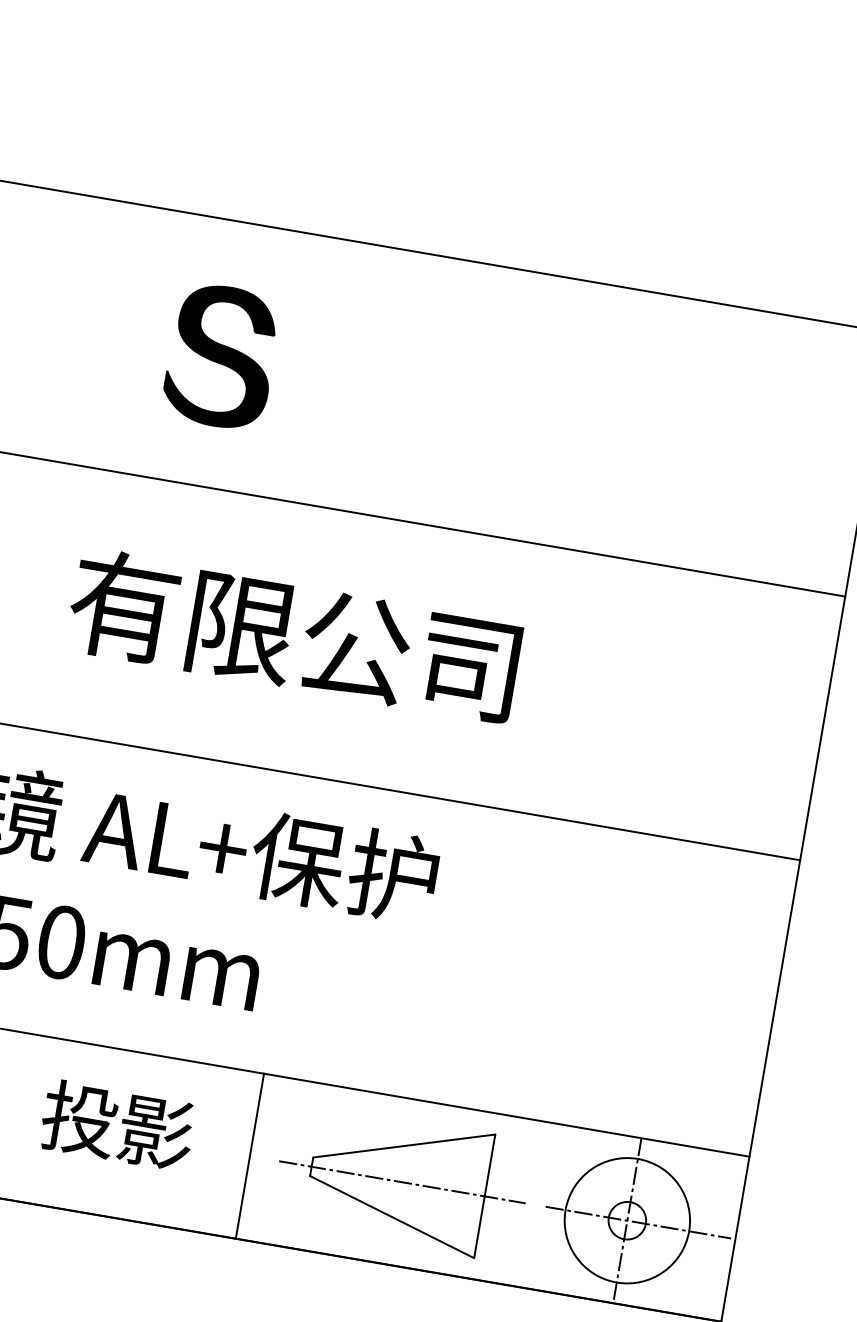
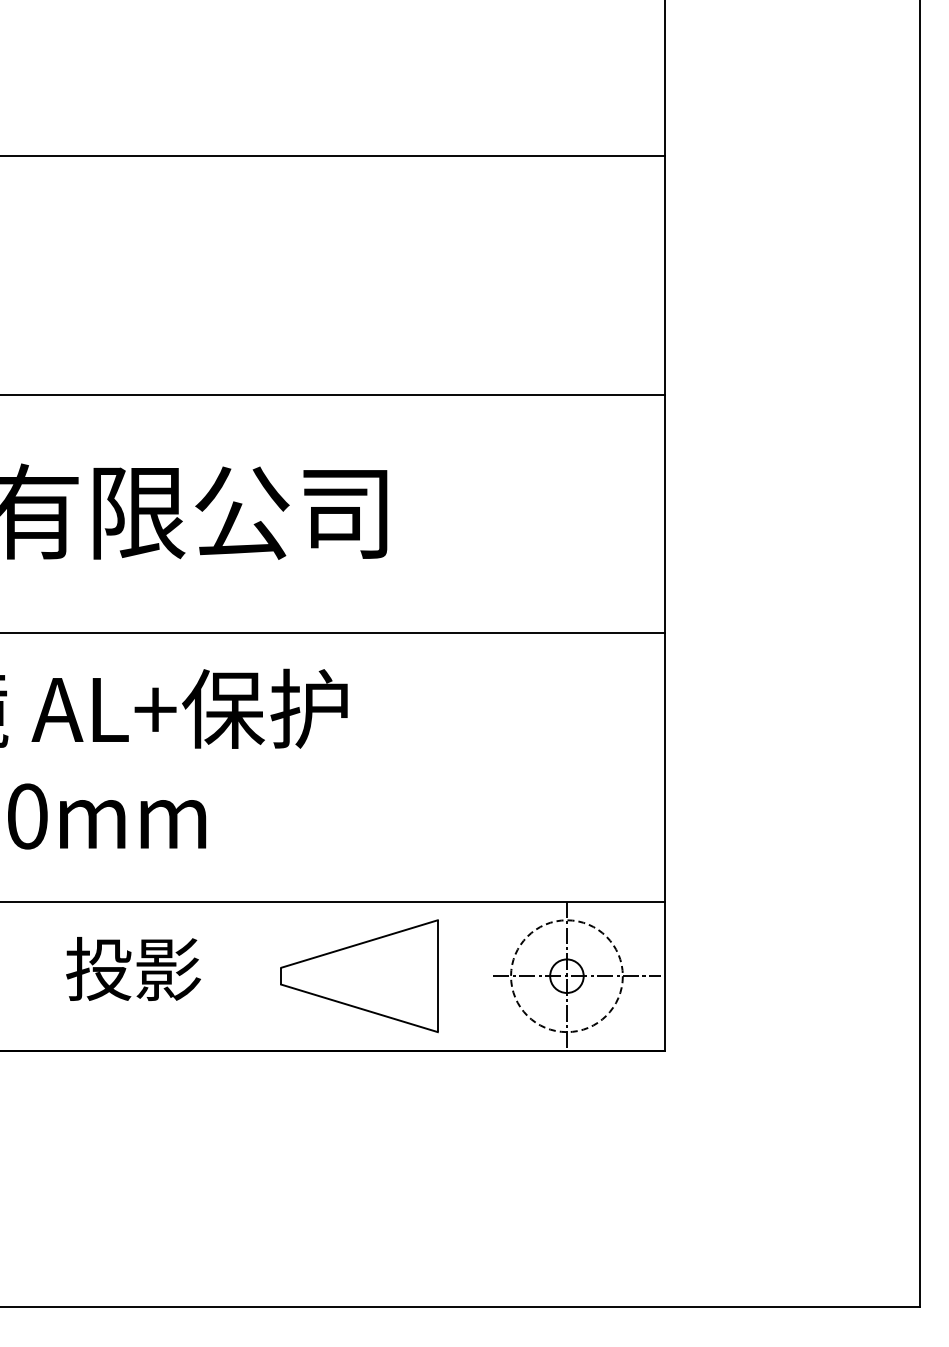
part: (221, 356) -> (80, 277), removed
text: (117, 1124) -> (133, 968), moved
line: (250, 1155) -> (225, 975), removed
line: (401, 1182) -> (362, 976), removed
circle: (626, 1220) -> (566, 976), solid -> dashed

